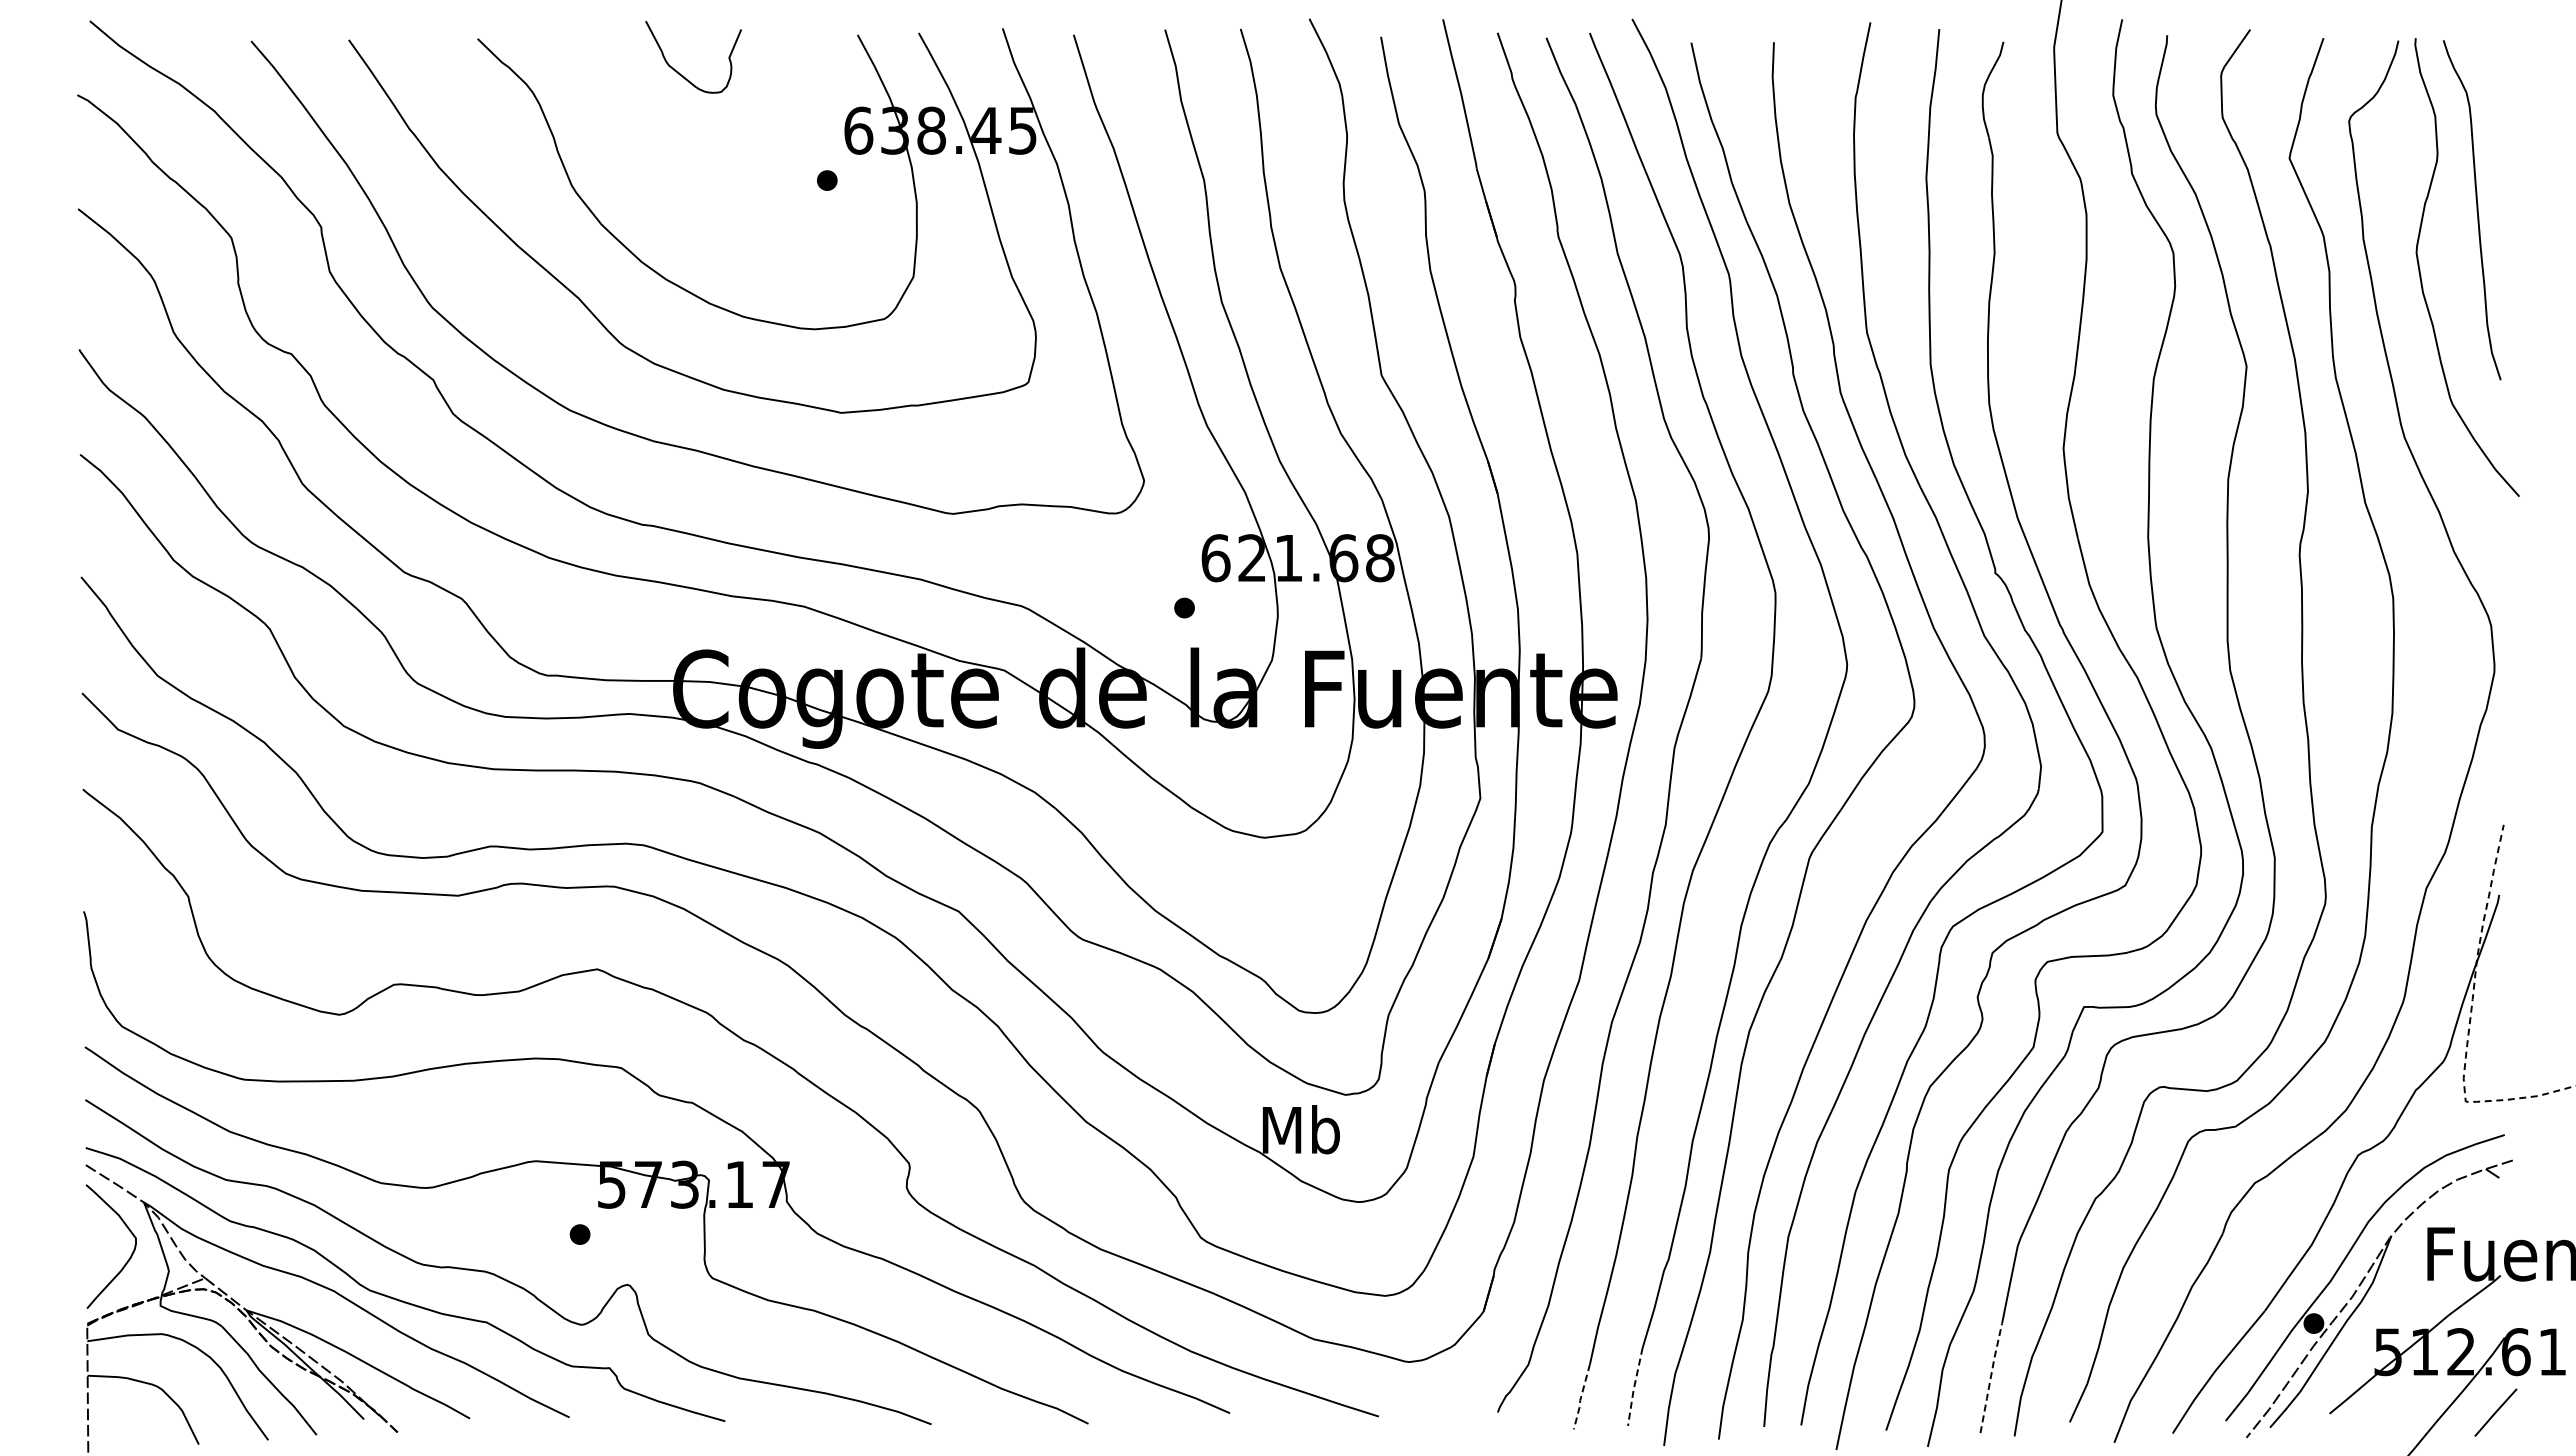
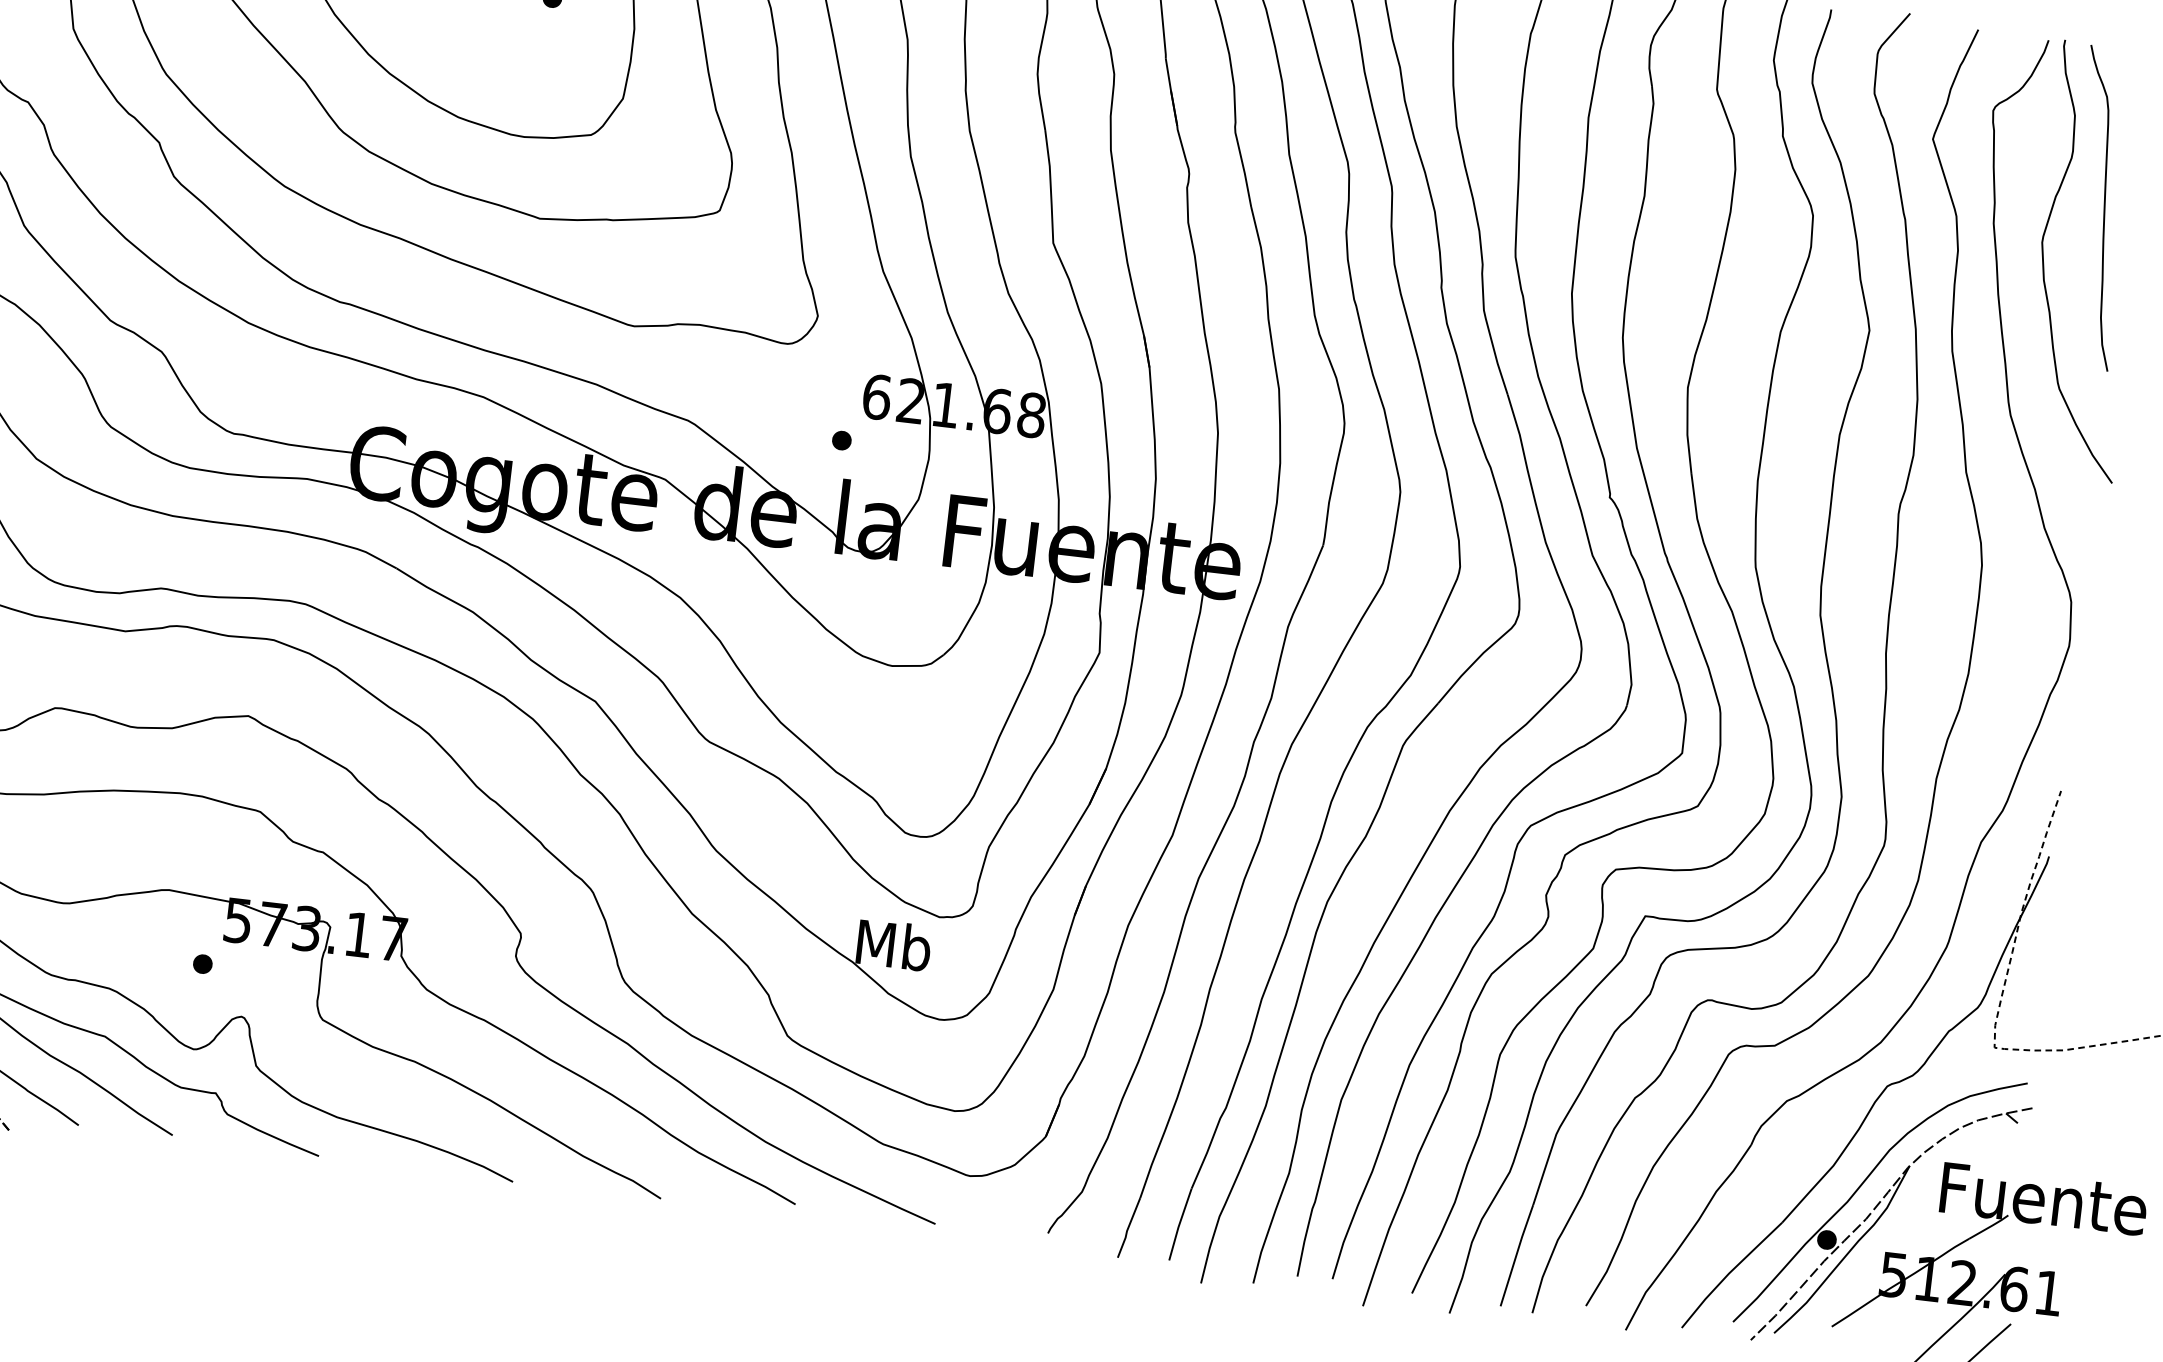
line: (1990, 1378) -> (1516, 1255), dashed -> solid
line: (1634, 1387) -> (1179, 1225), dashed -> solid
line: (1580, 1398) -> (1127, 1229), dashed -> solid

